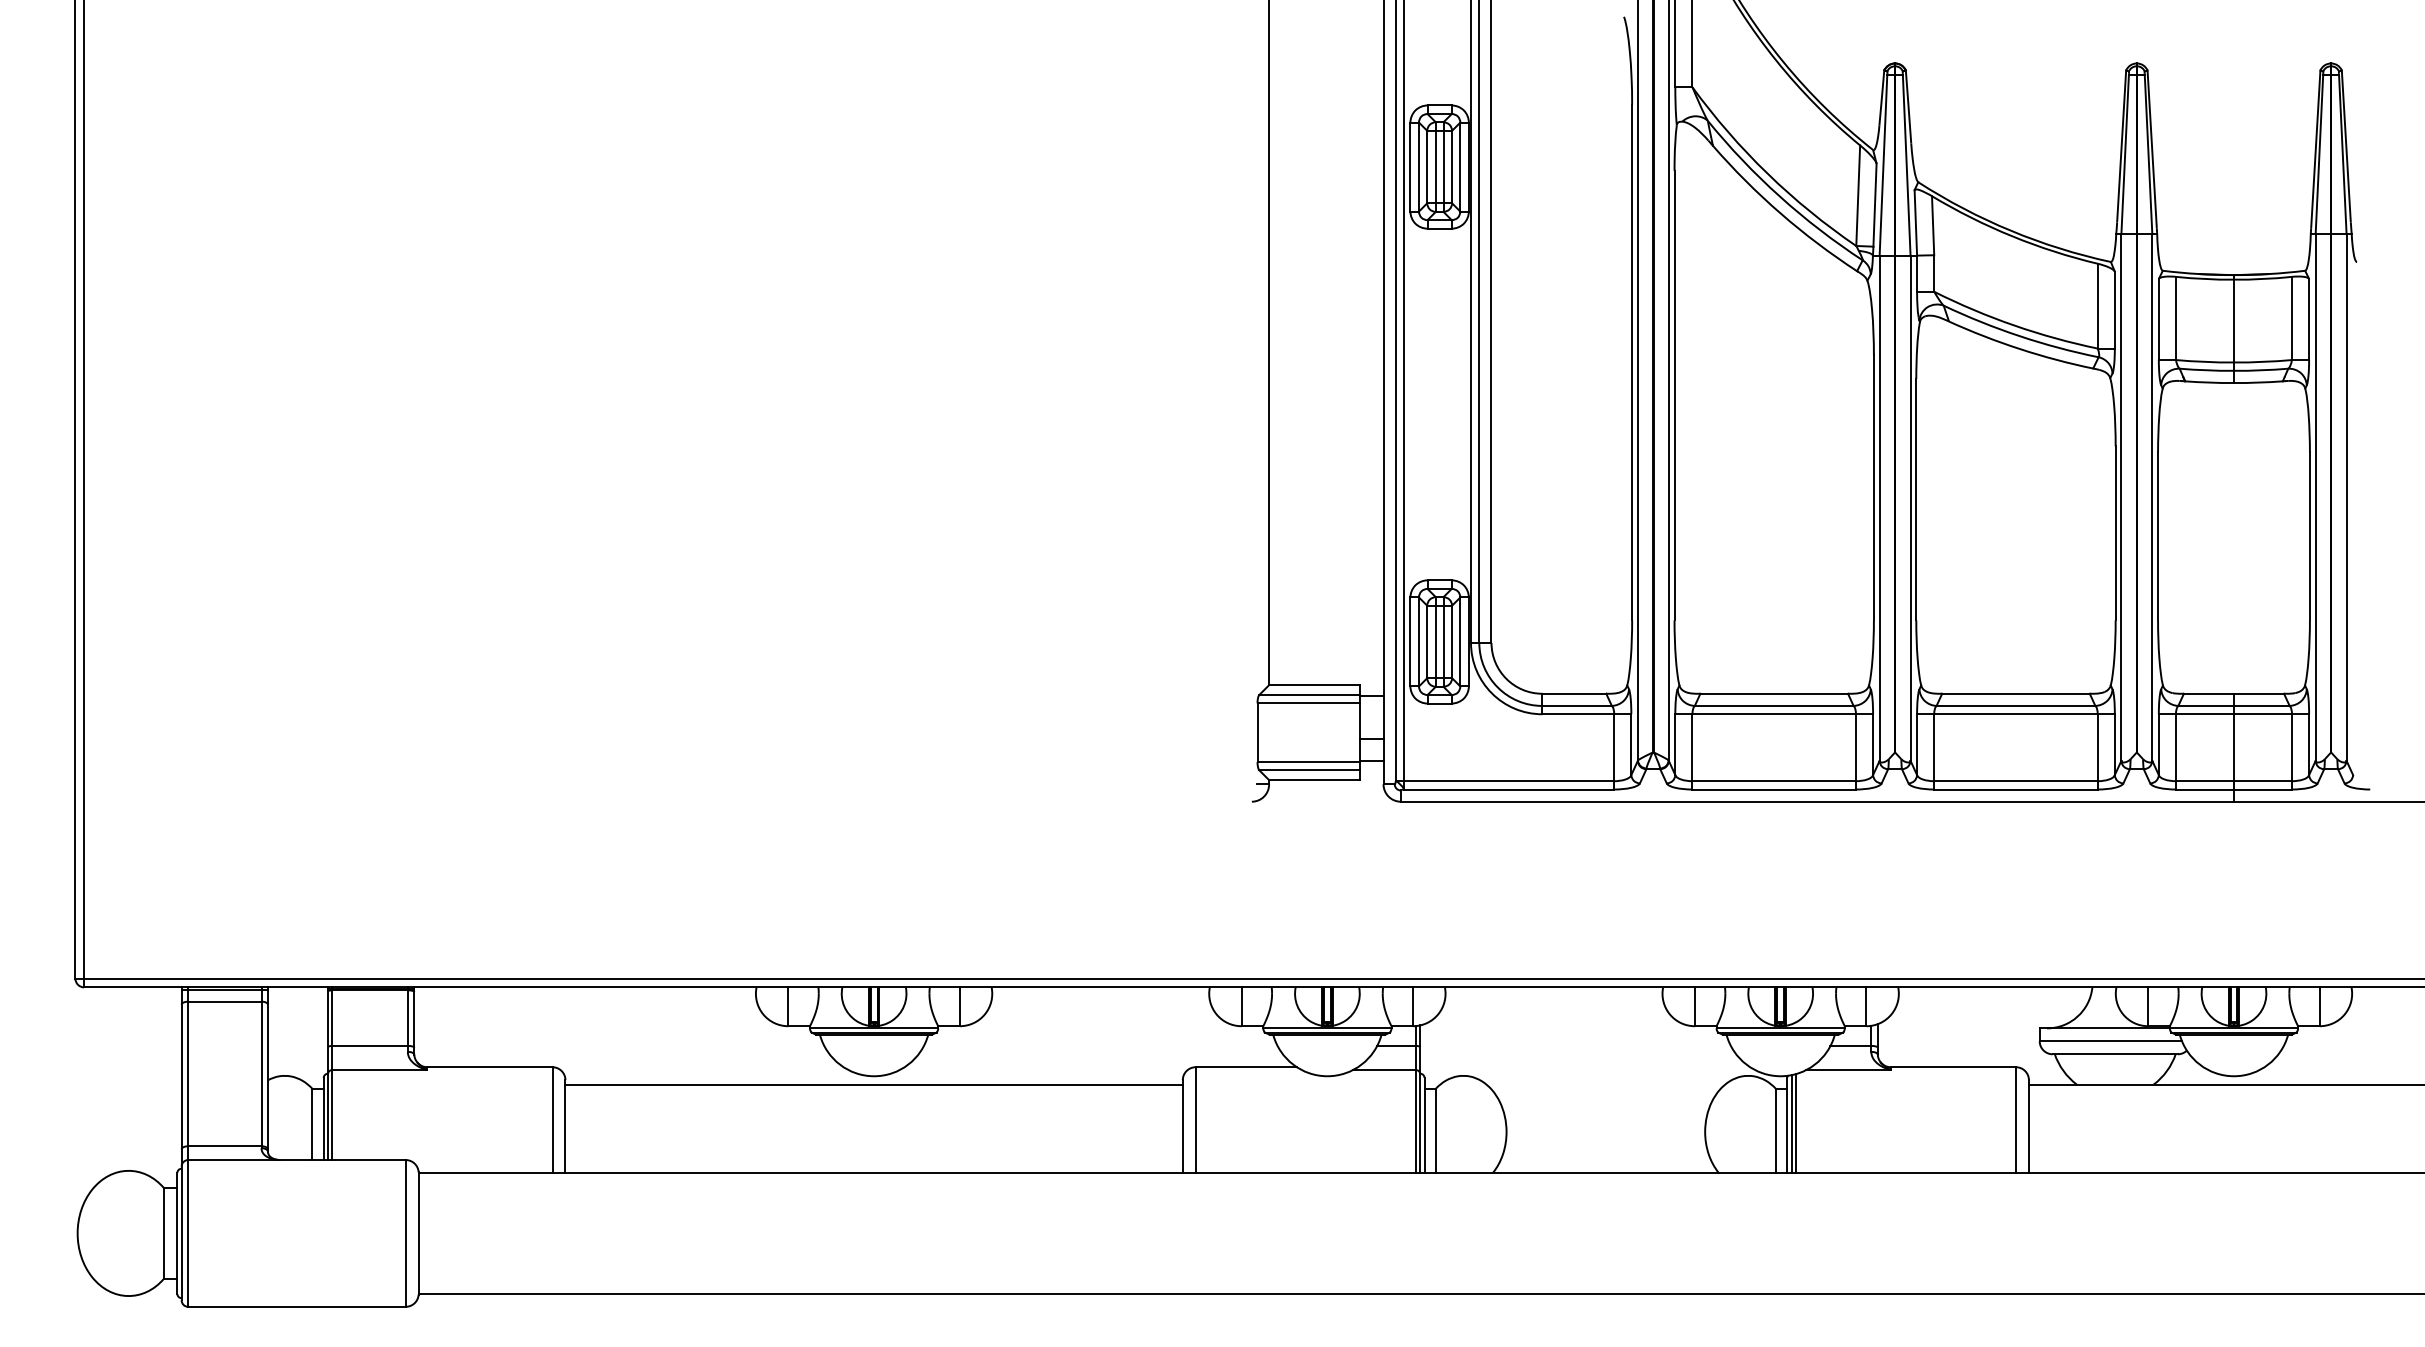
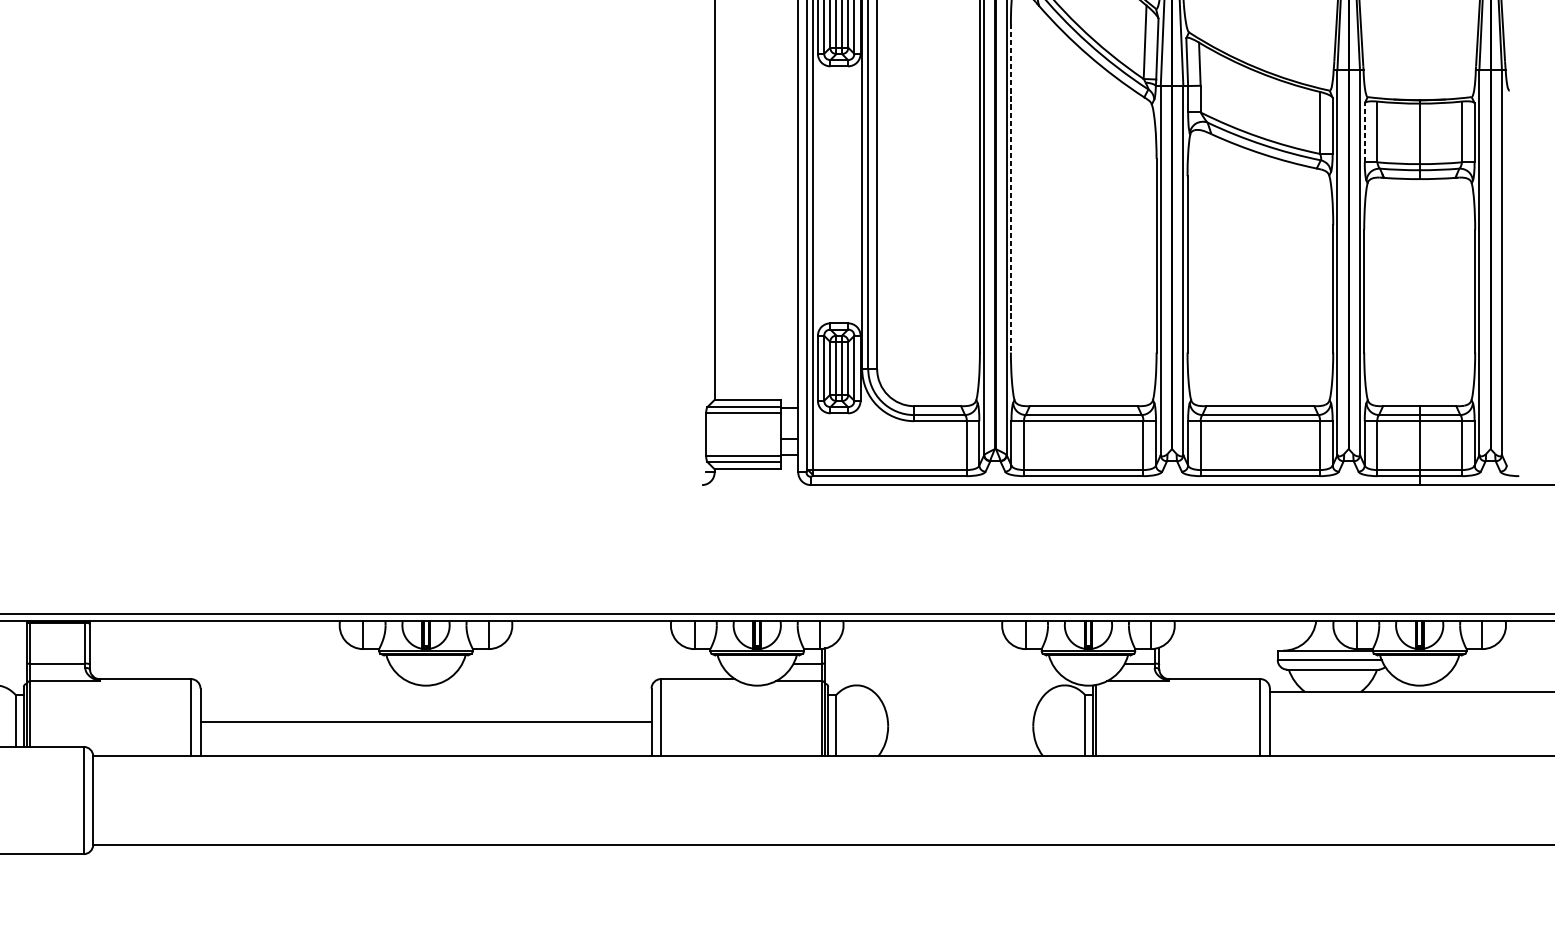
line: (2158, 319) -> (1364, 132), solid -> dashed
line: (1674, 395) -> (1010, 188), solid -> dashed
line: (873, 1084) -> (425, 721), moved
line: (1795, 1123) -> (1099, 720), removed

